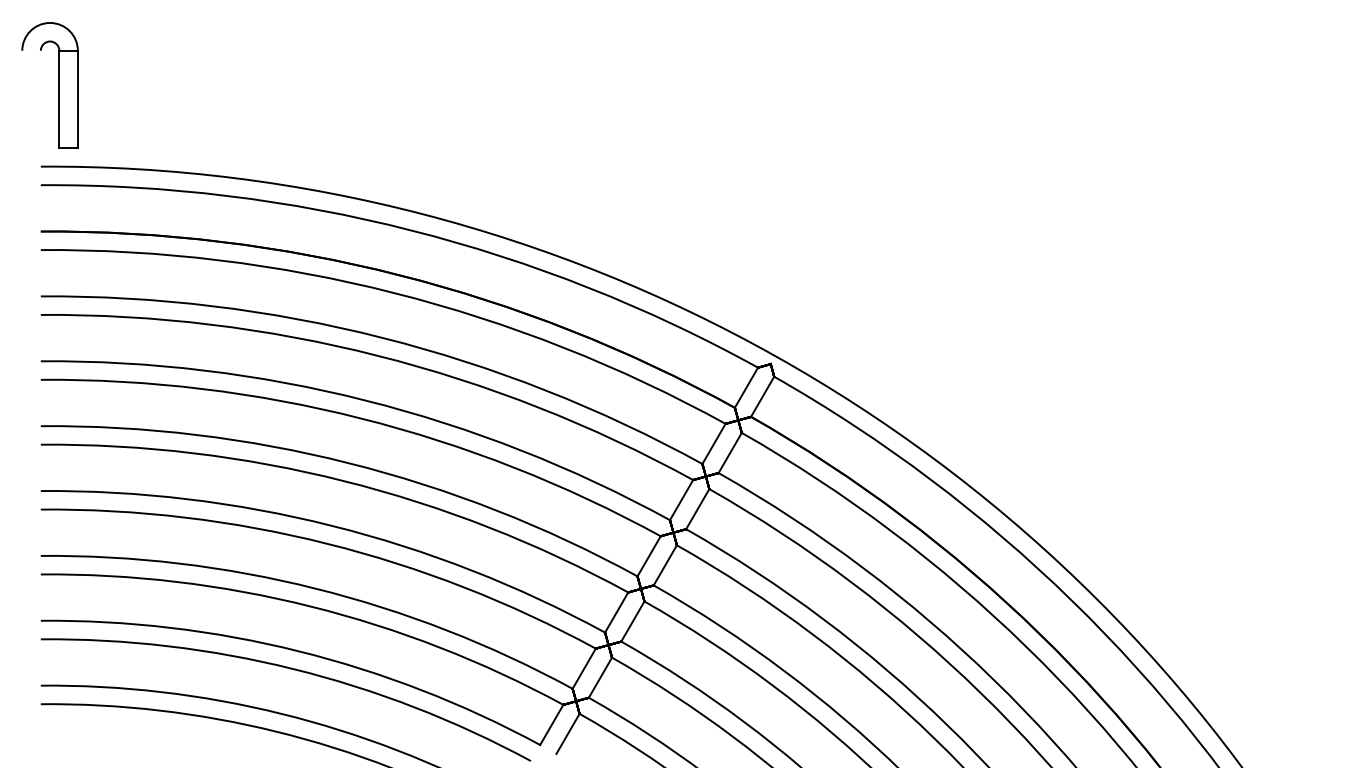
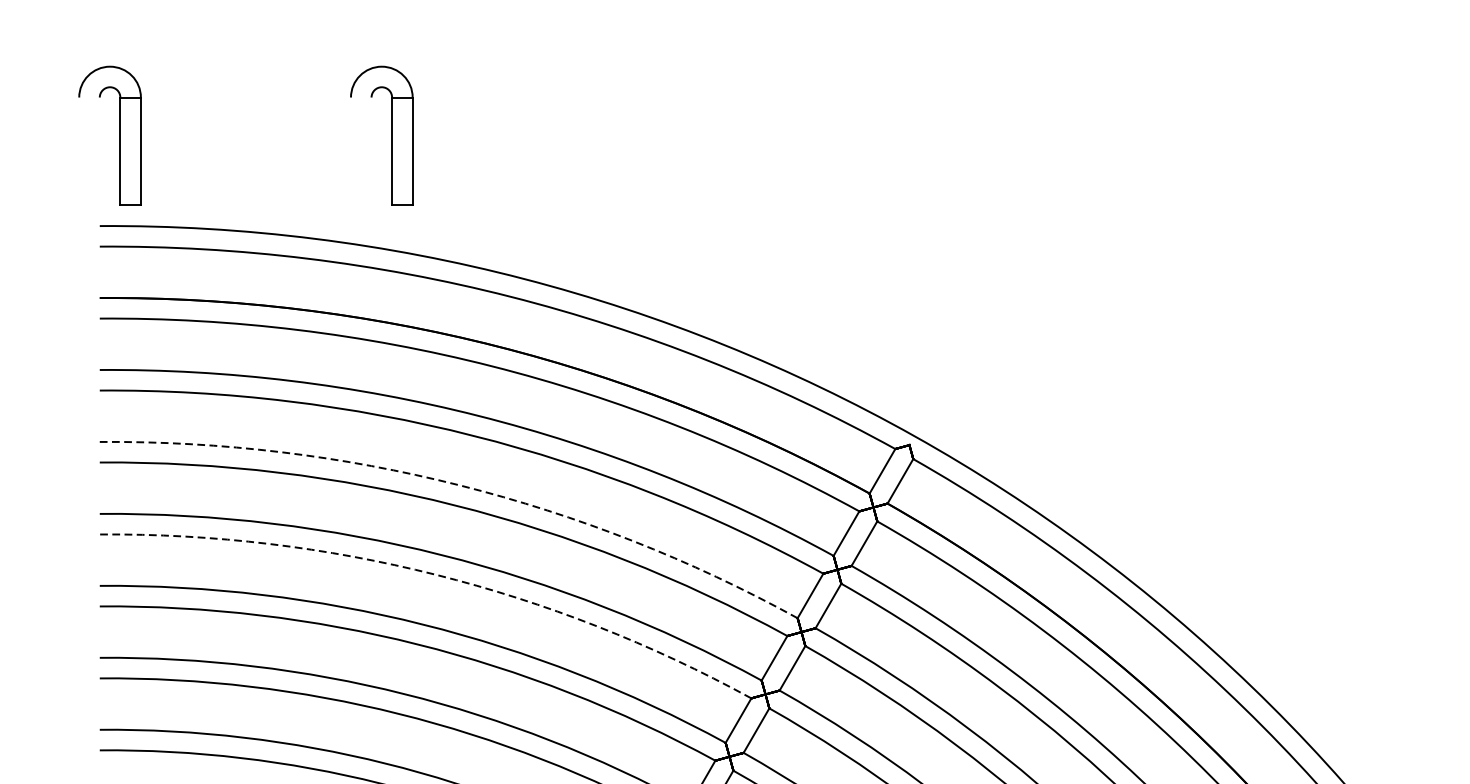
part: (303, 85) -> (391, 136), added
arc: (365, 400) -> (459, 485), solid -> dashed
arc: (343, 481) -> (435, 575), solid -> dashed

